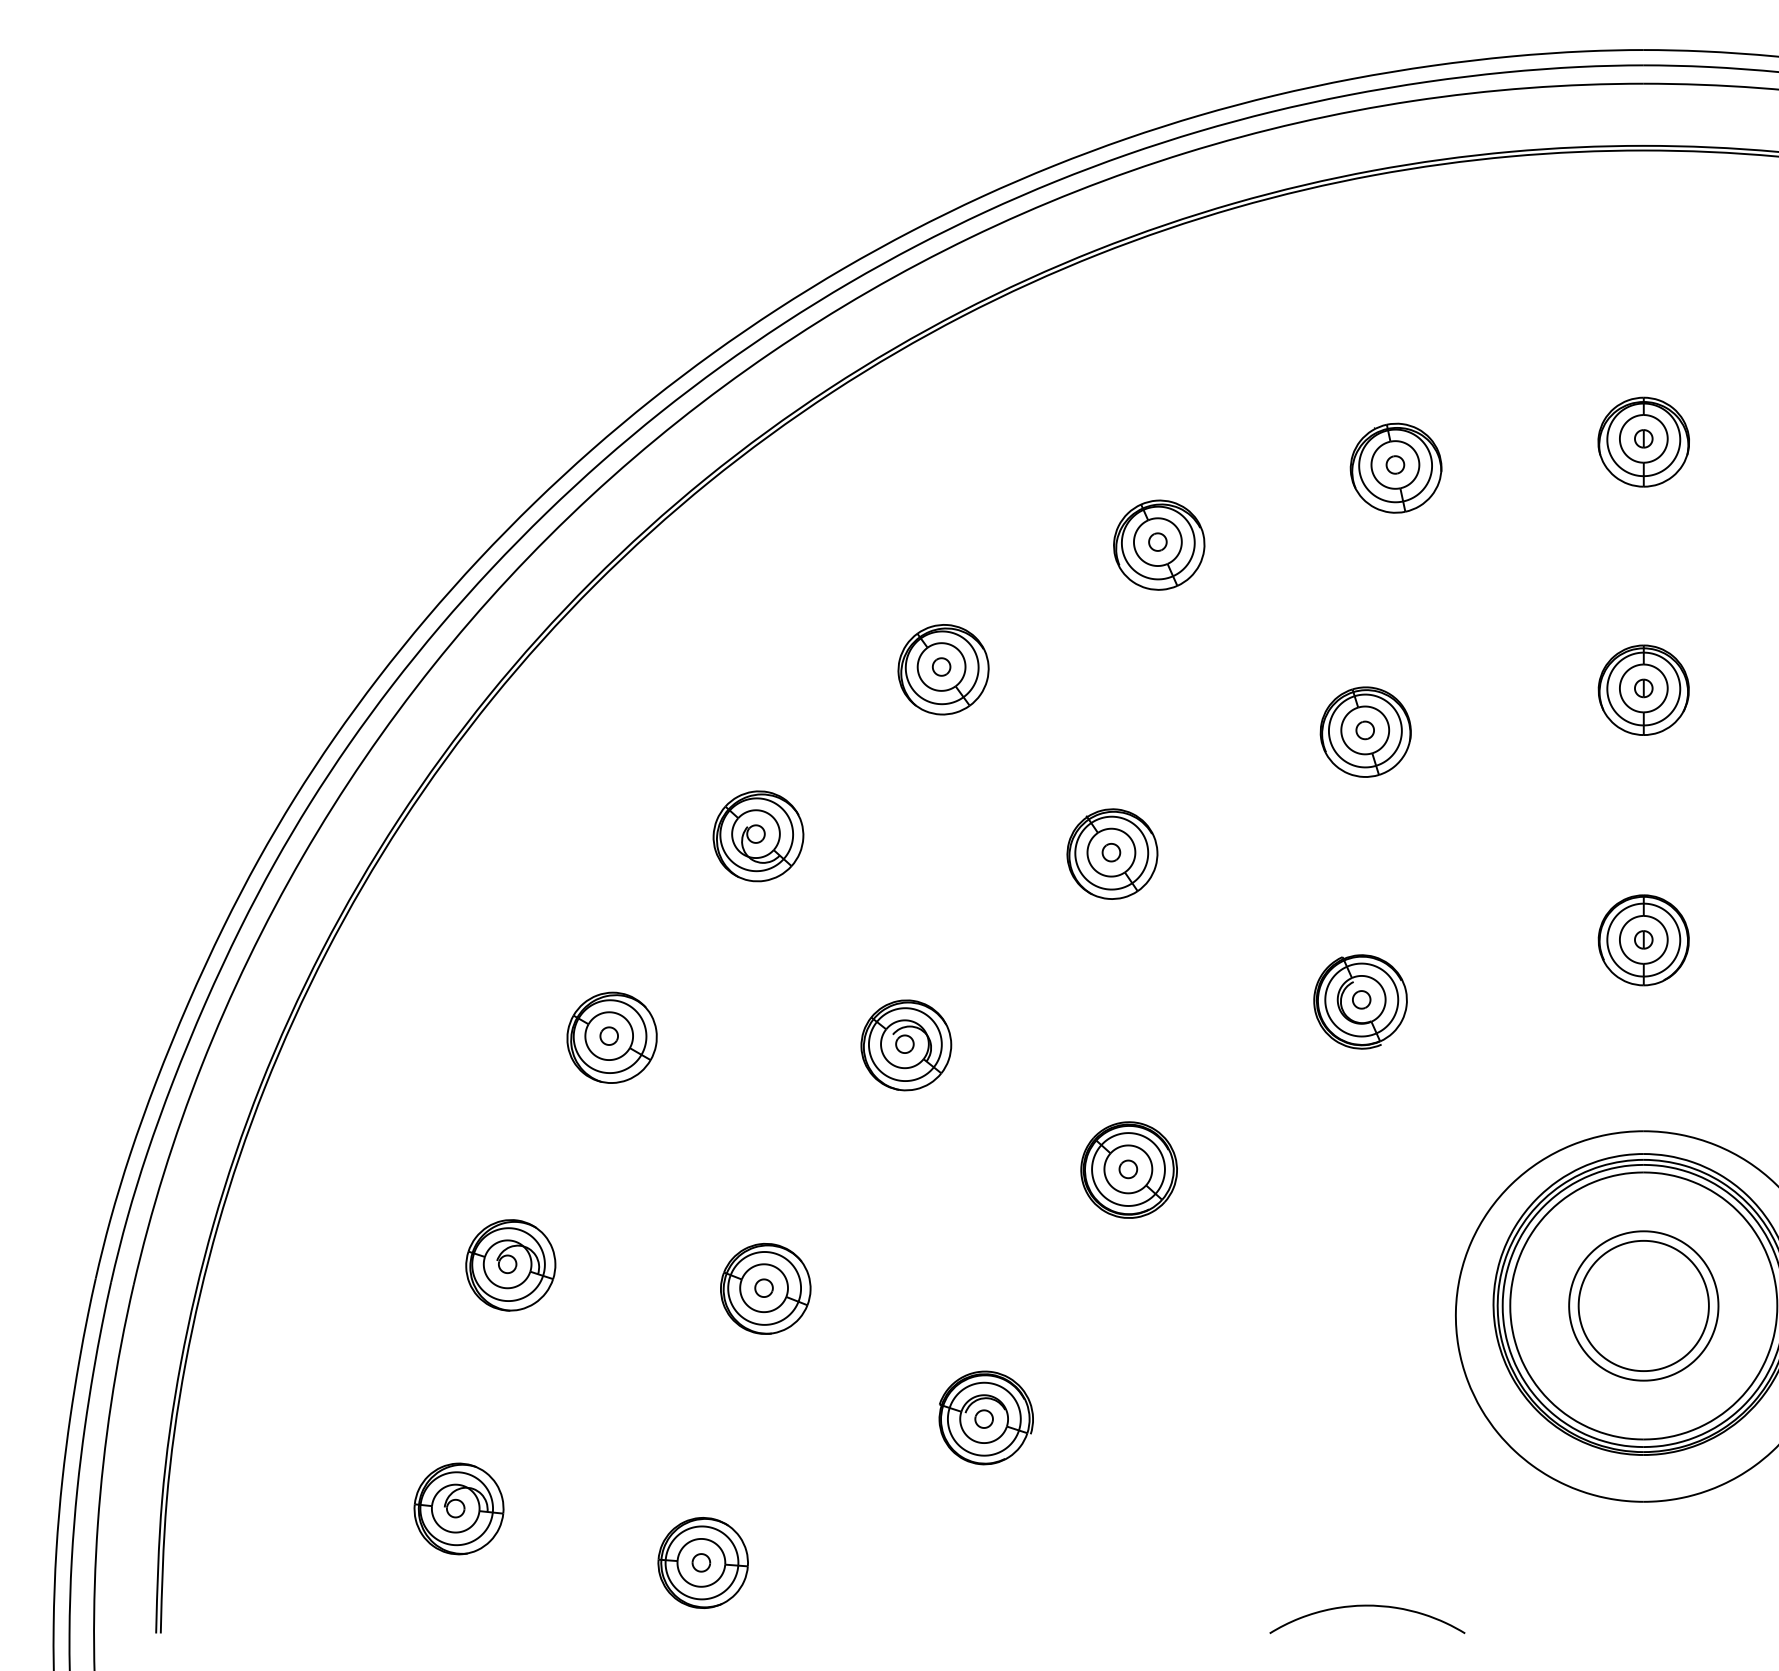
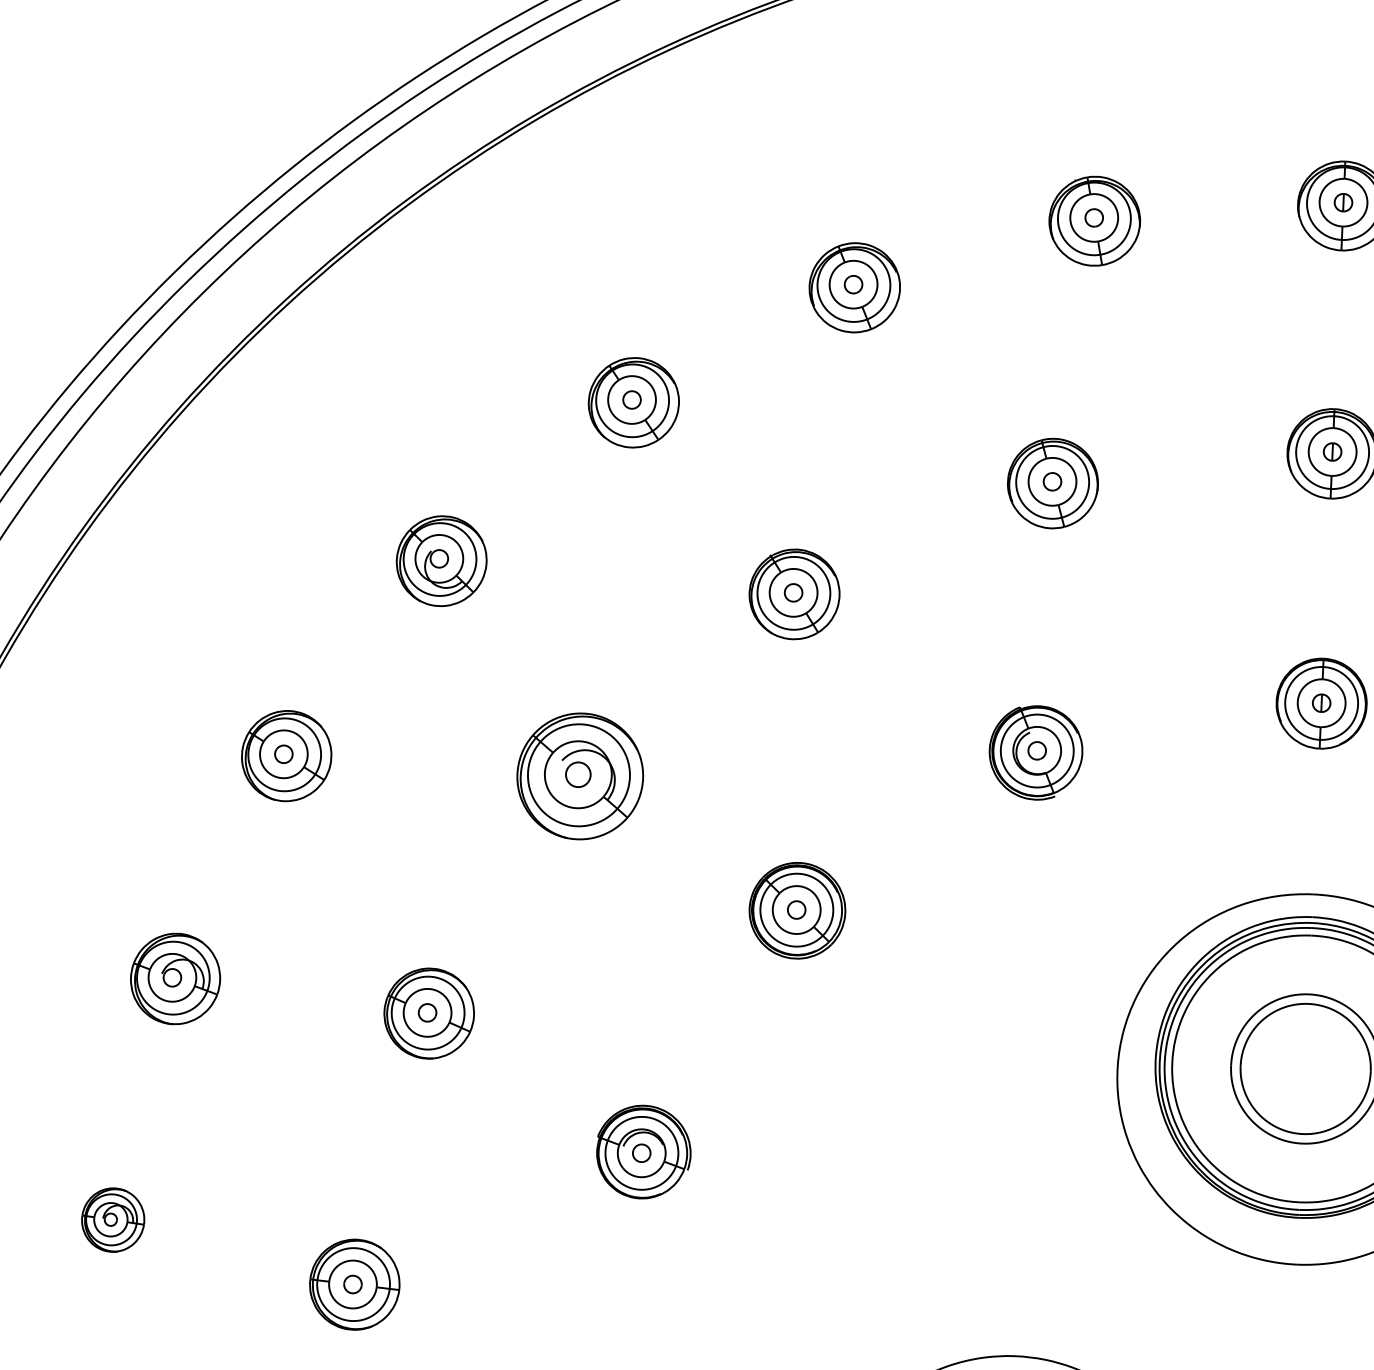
part: (906, 1045) -> (580, 776), size x1.4
part: (458, 1508) -> (112, 1219), size x0.7

